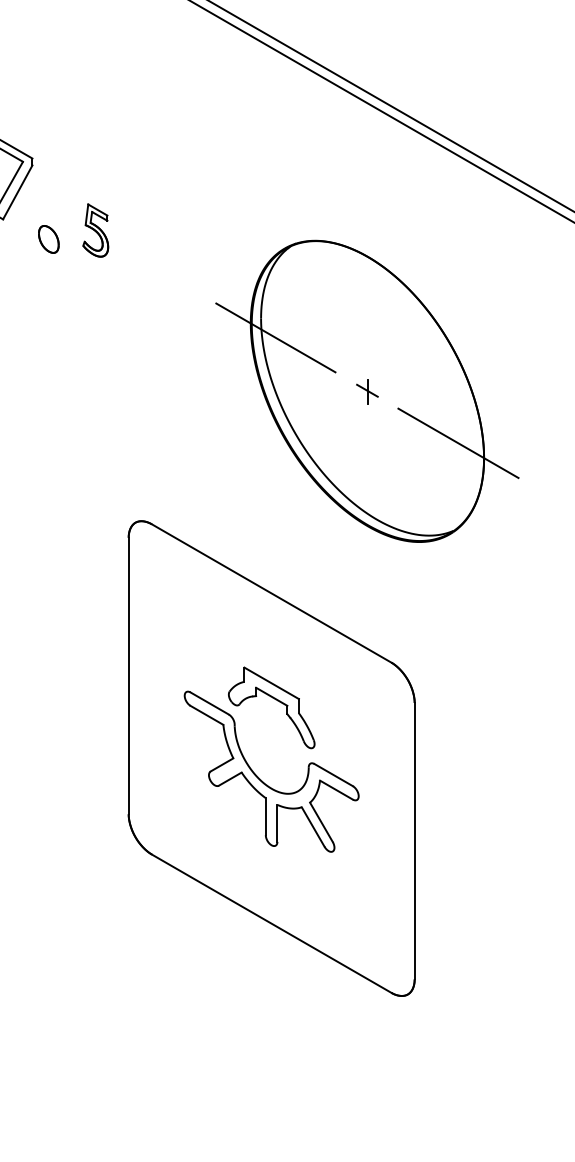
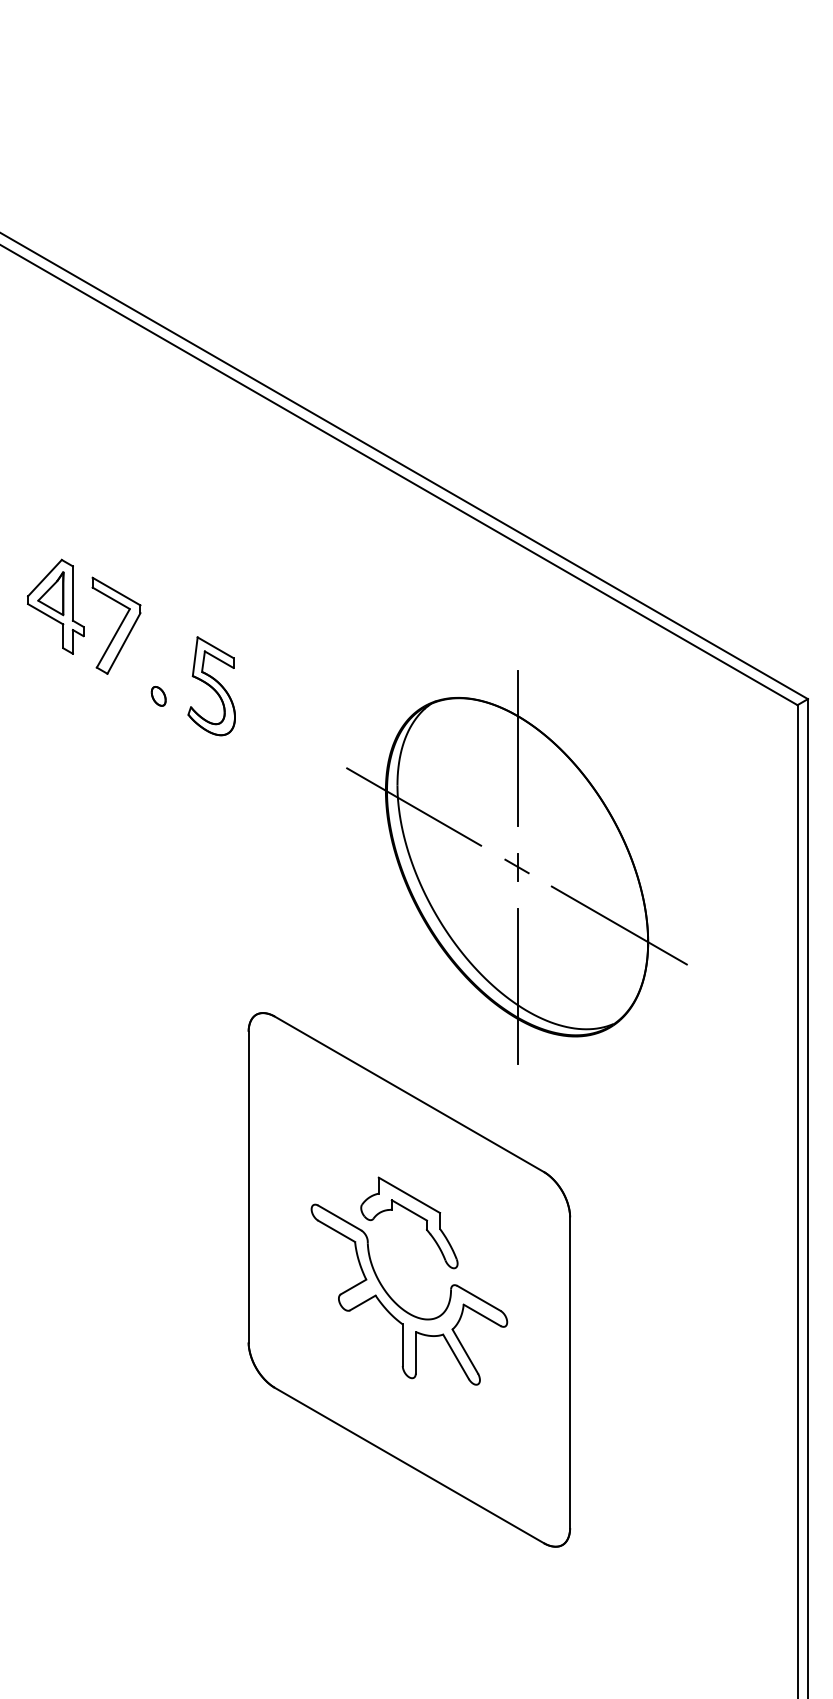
part: (95, 230) -> (211, 686), size x1.67
part: (48, 239) -> (158, 696), size x0.62
line: (367, 285) -> (517, 748), added
line: (367, 496) -> (517, 985), added

